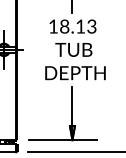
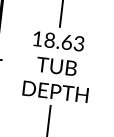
text: (80, 26) -> (66, 42), 18.13 -> 18.63

